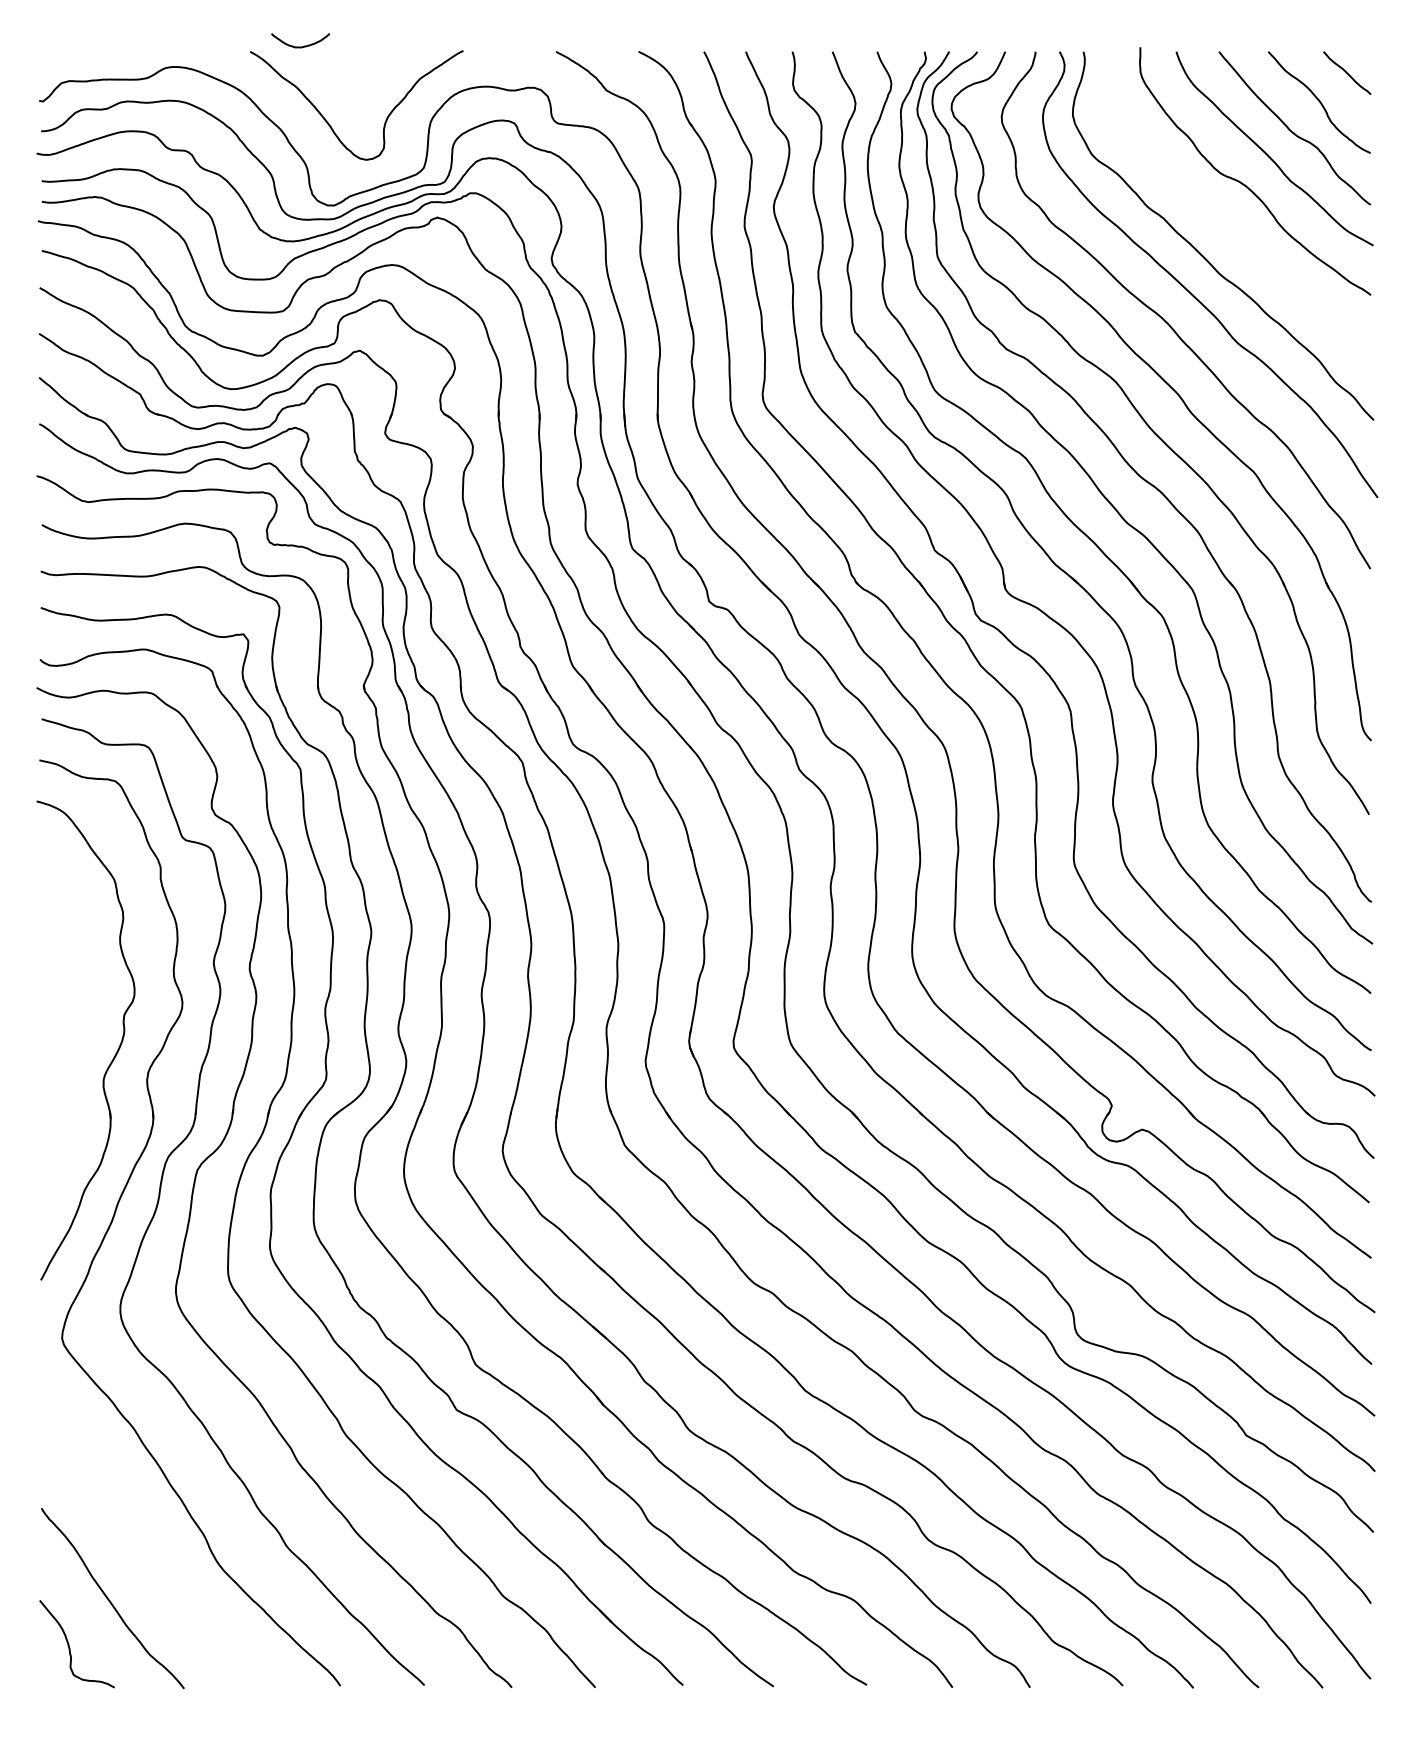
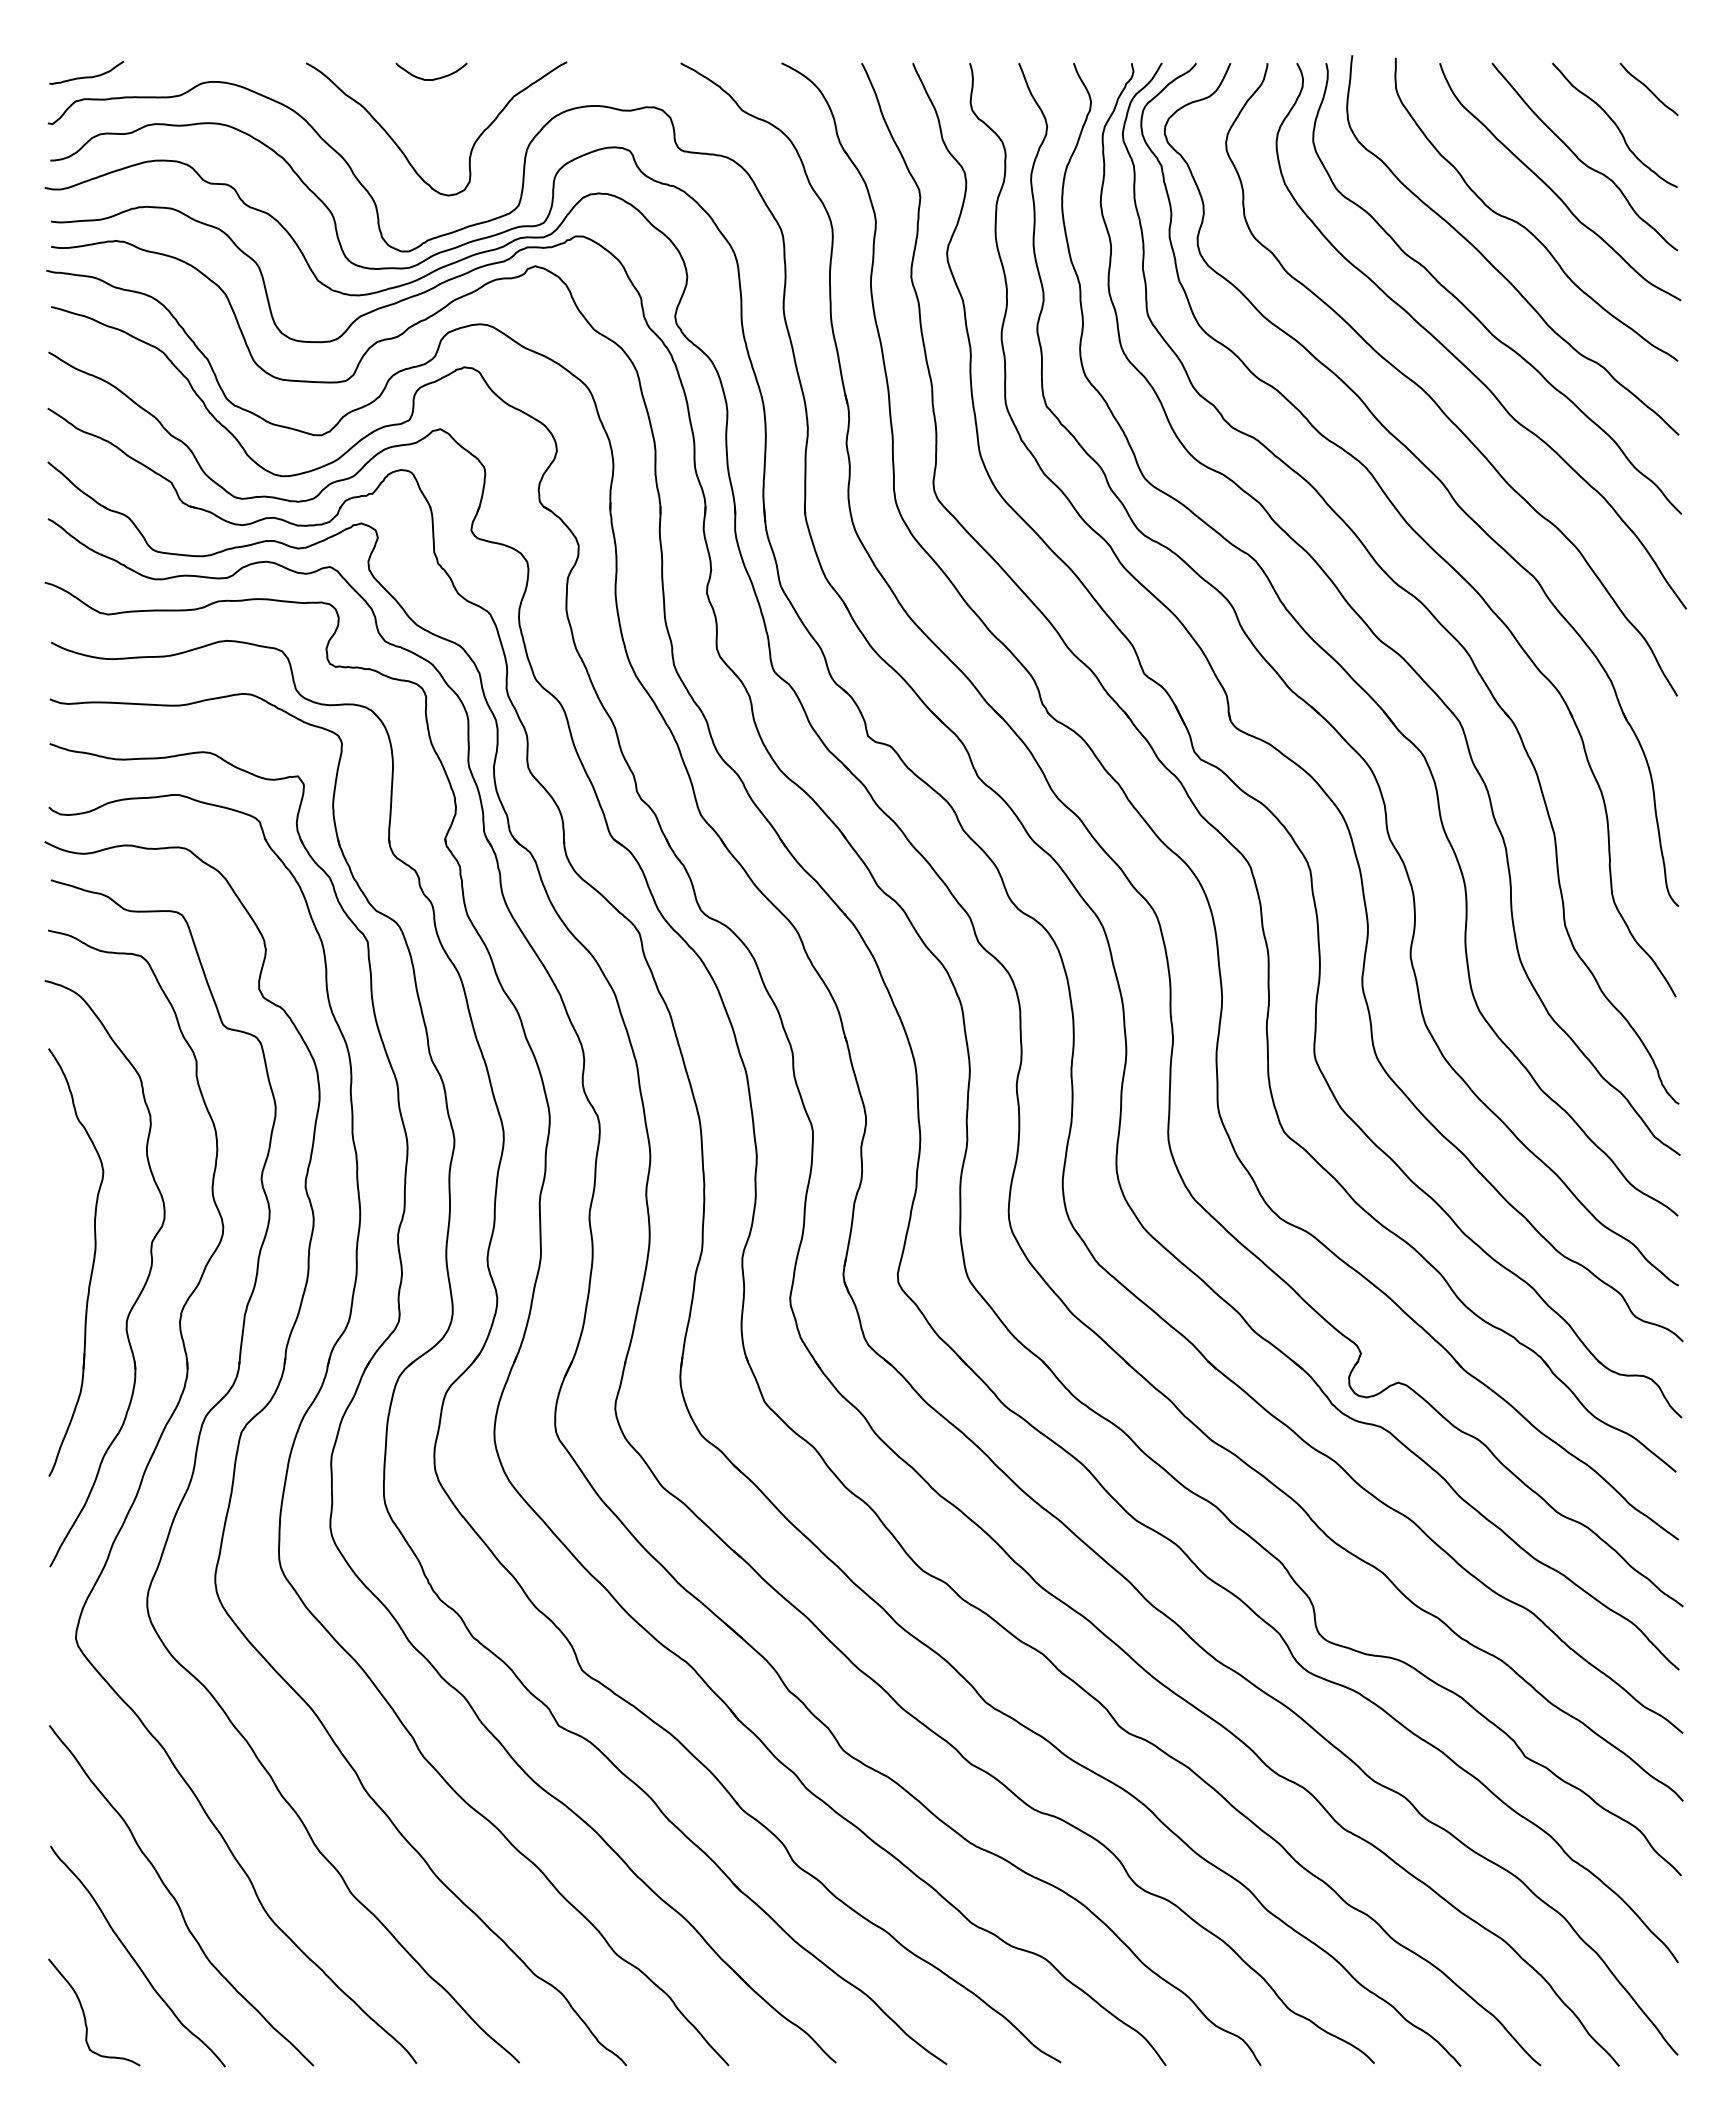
curve: (300, 46) -> (431, 78), moved
curve: (70, 62) -> (86, 76), added
curve: (1219, 215) -> (1492, 263), added
part: (75, 1031) -> (92, 1262), added
curve: (143, 1550) -> (175, 1897), added

